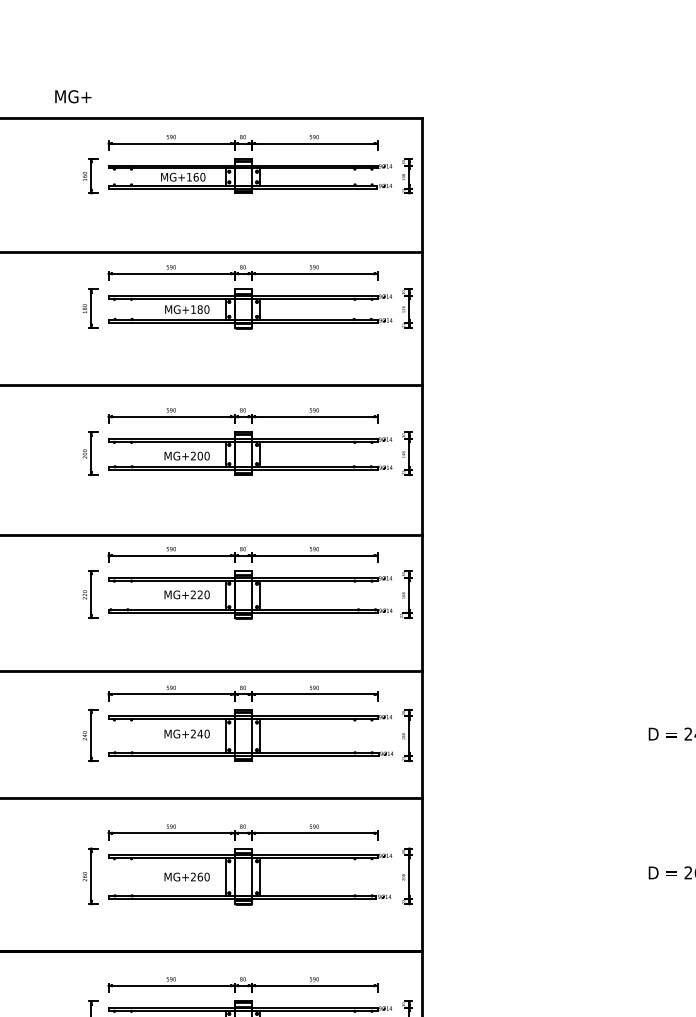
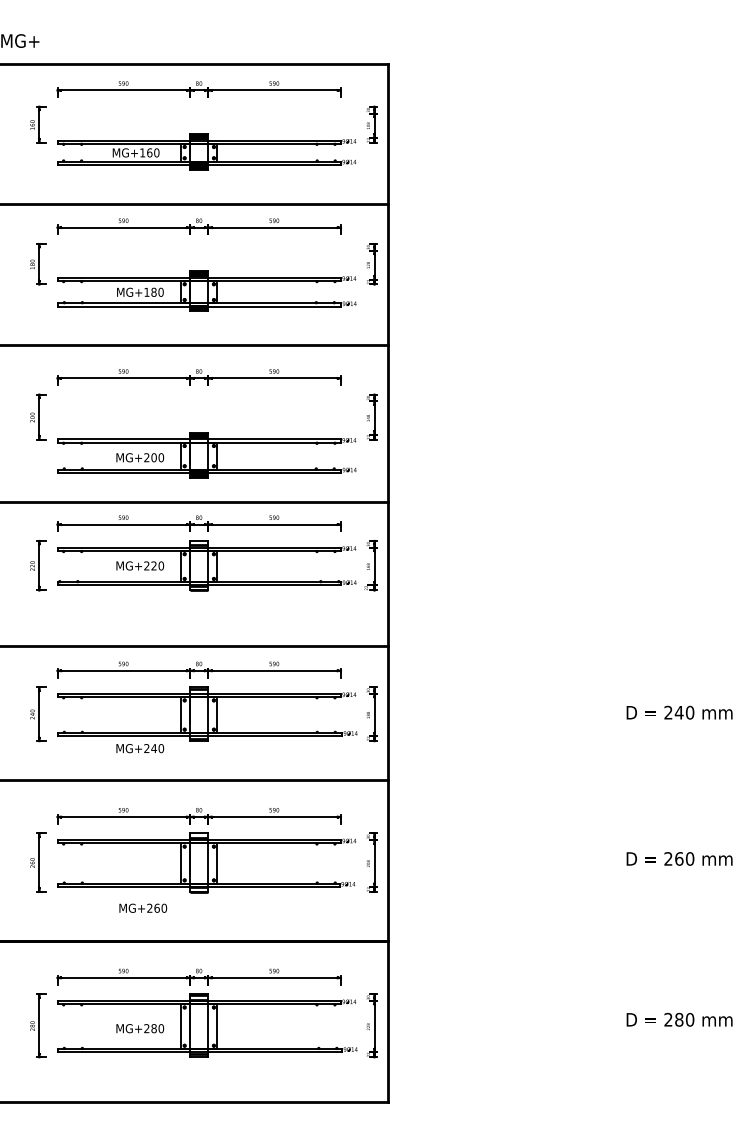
part: (250, 175) -> (206, 151), moved
part: (250, 308) -> (206, 291), moved
part: (250, 453) -> (206, 455), moved
text: (187, 733) -> (140, 748), moved
text: (187, 876) -> (143, 907), moved

